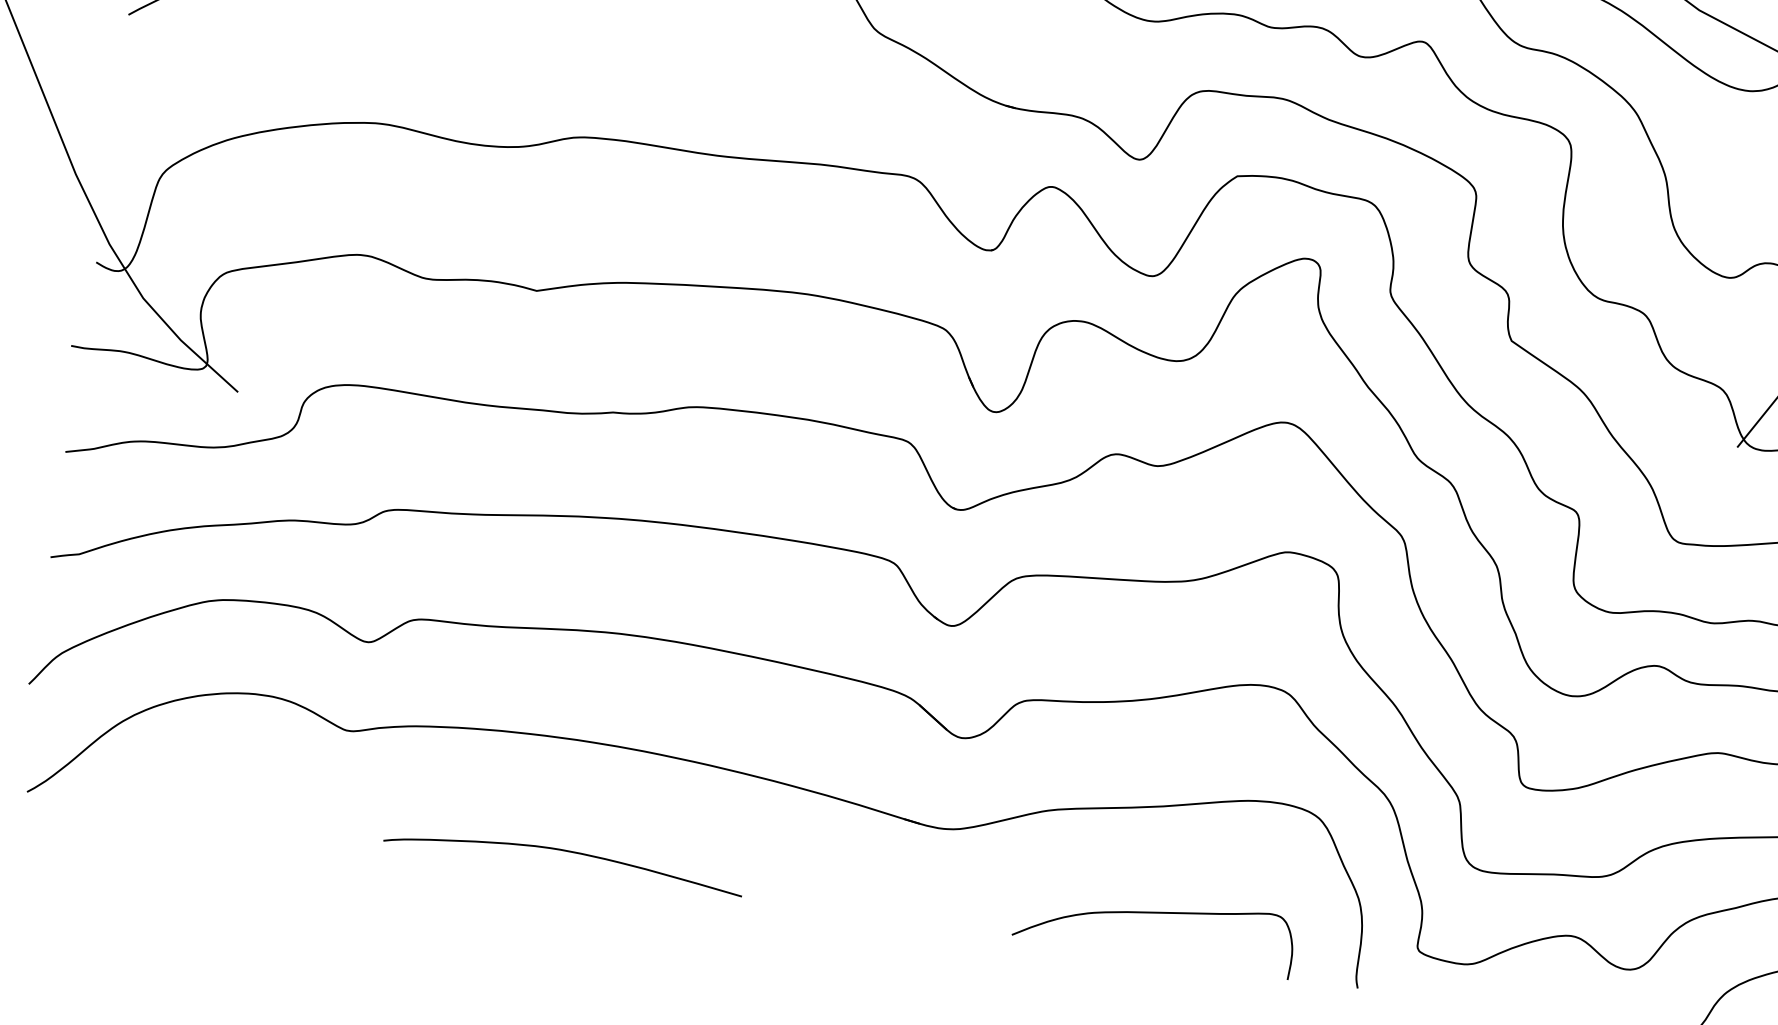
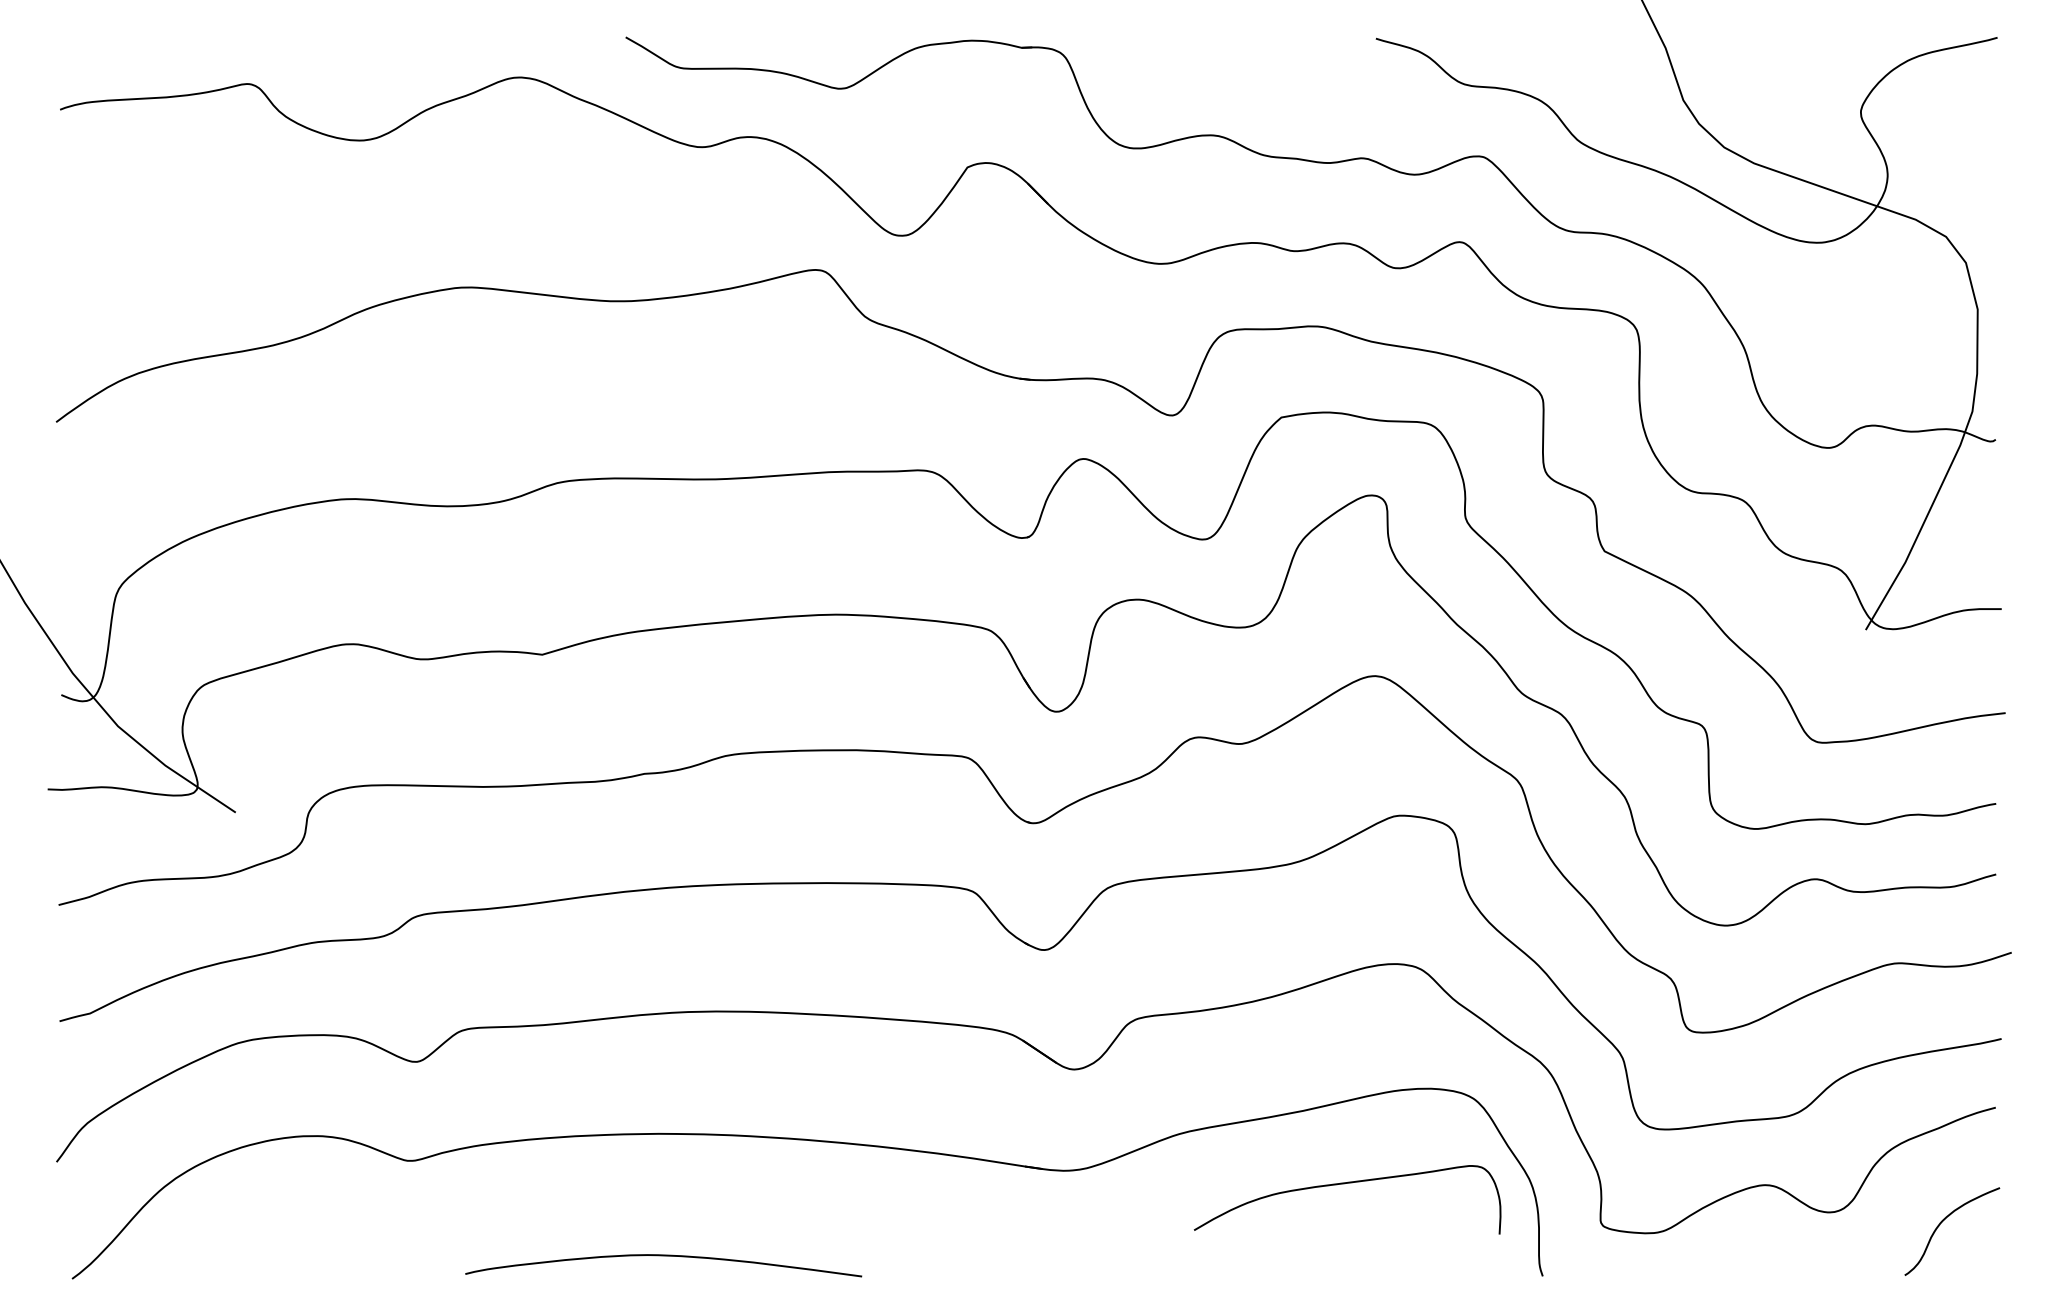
curve: (1154, 913) -> (1344, 1184), moved

